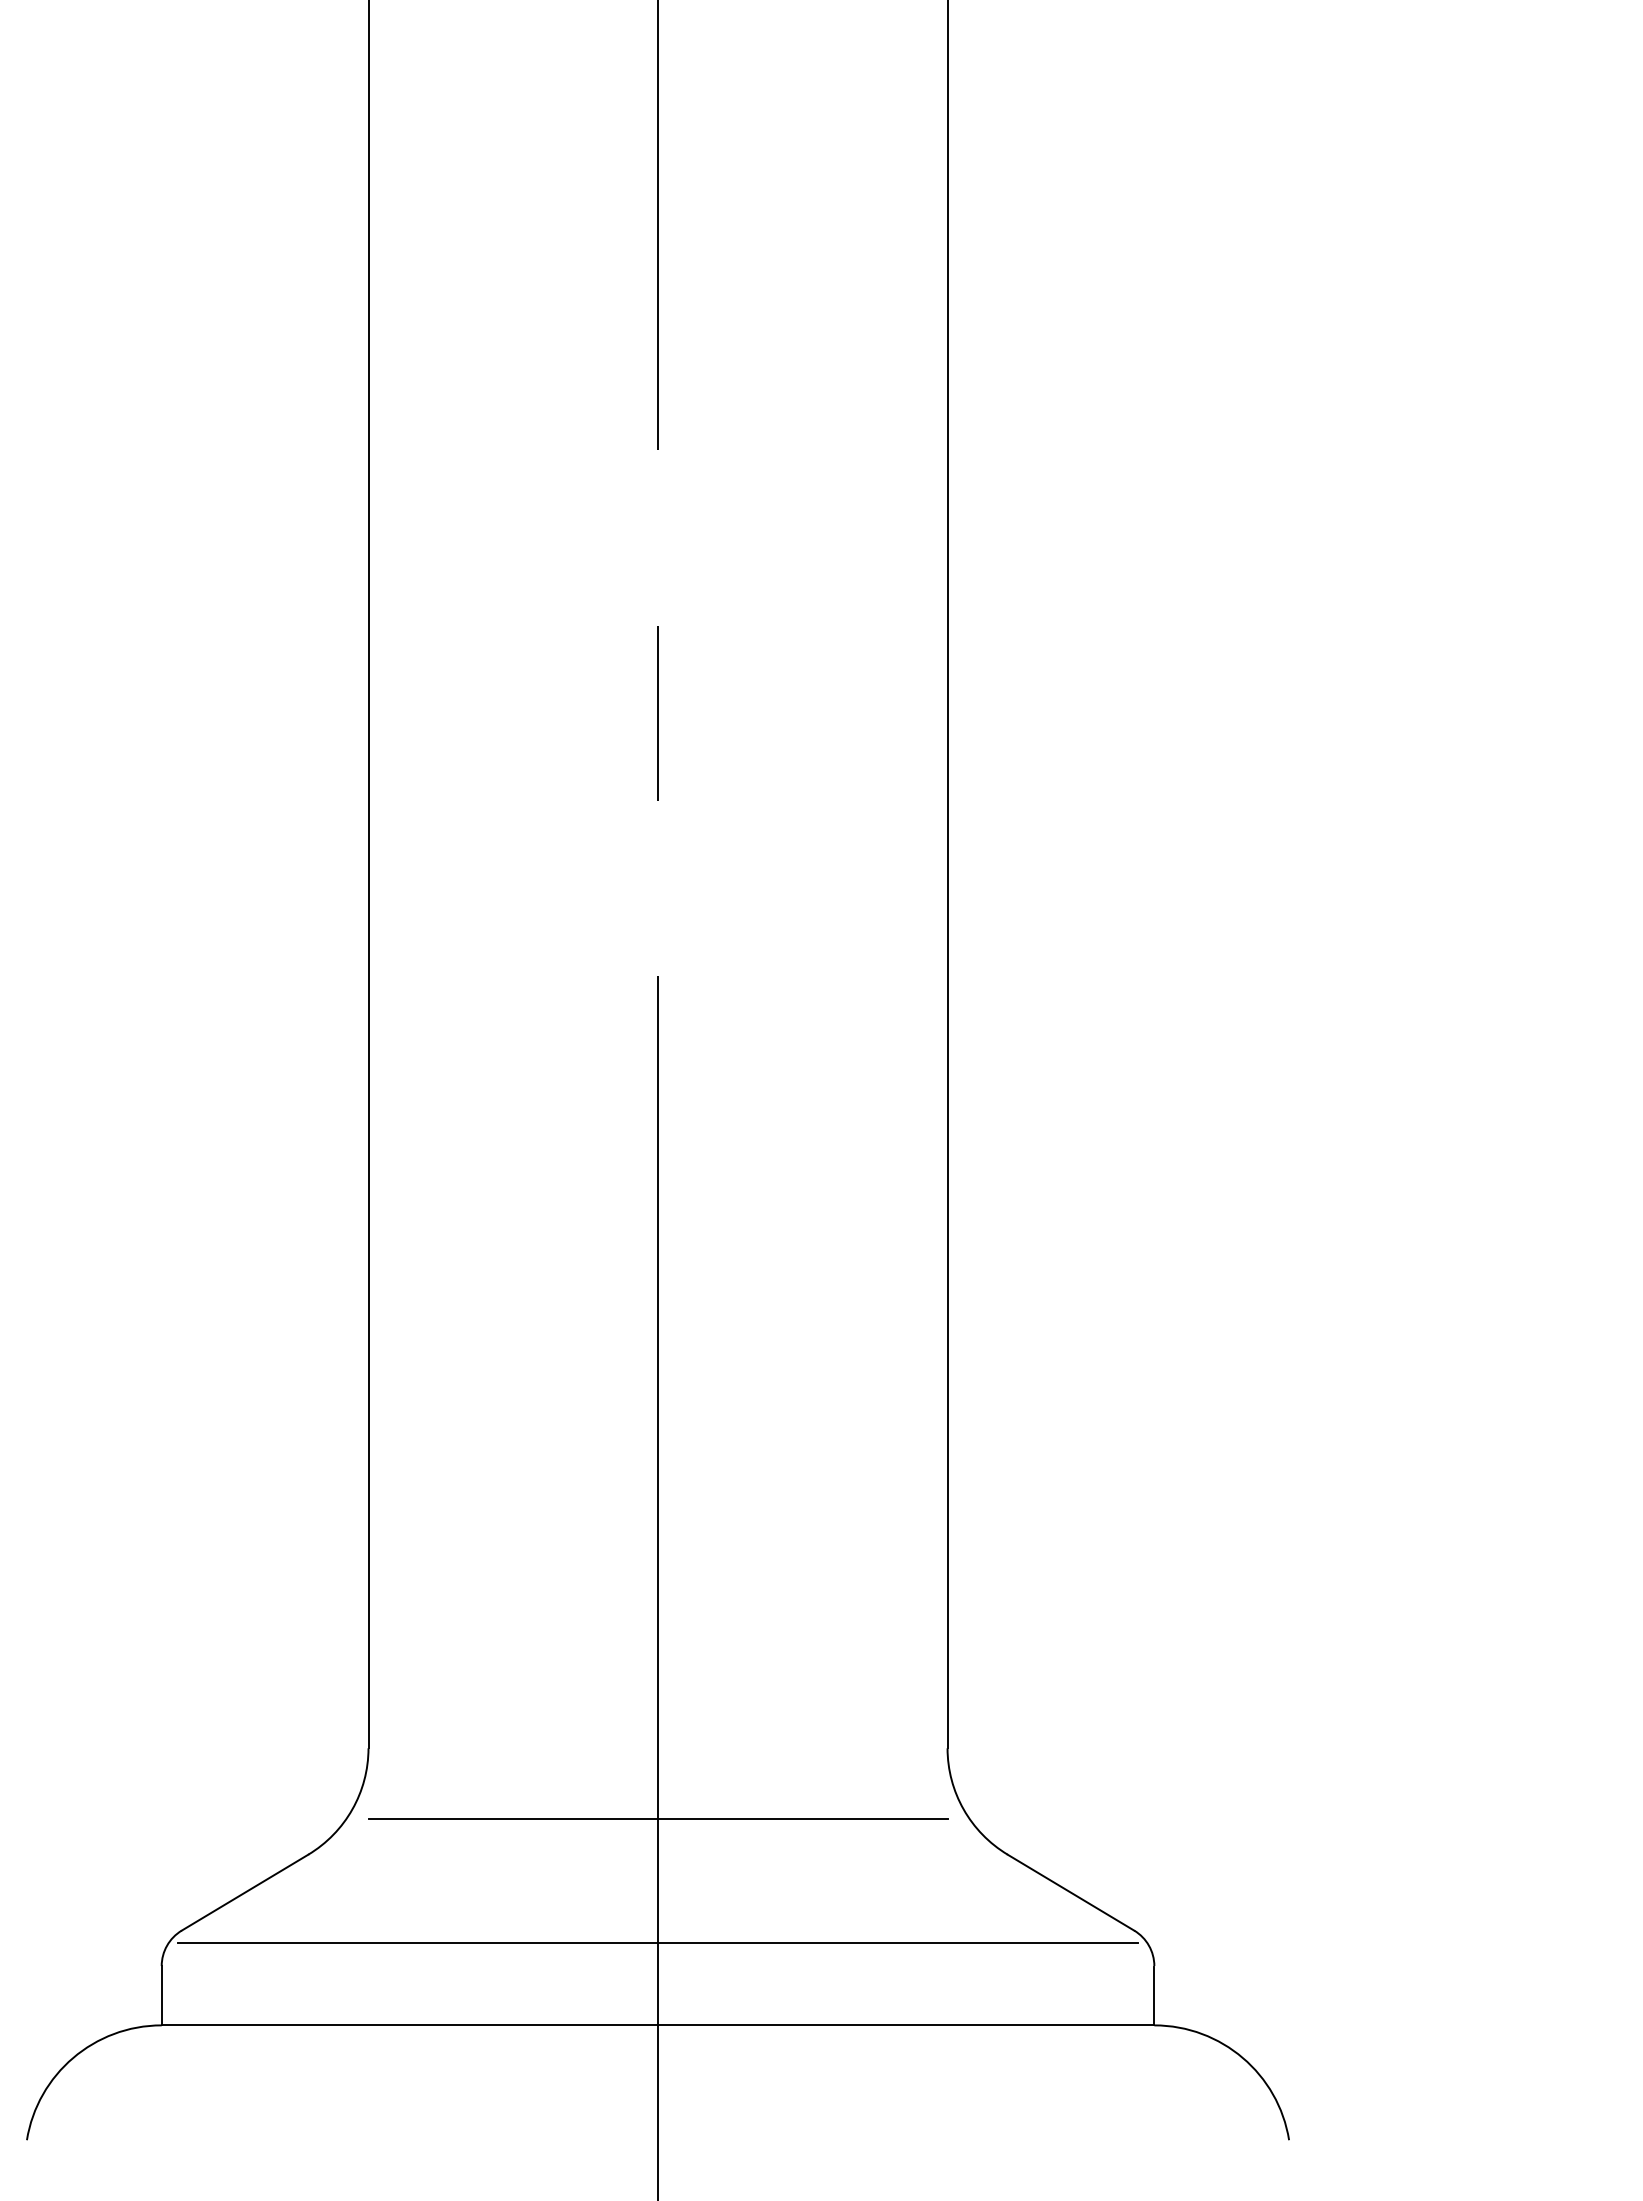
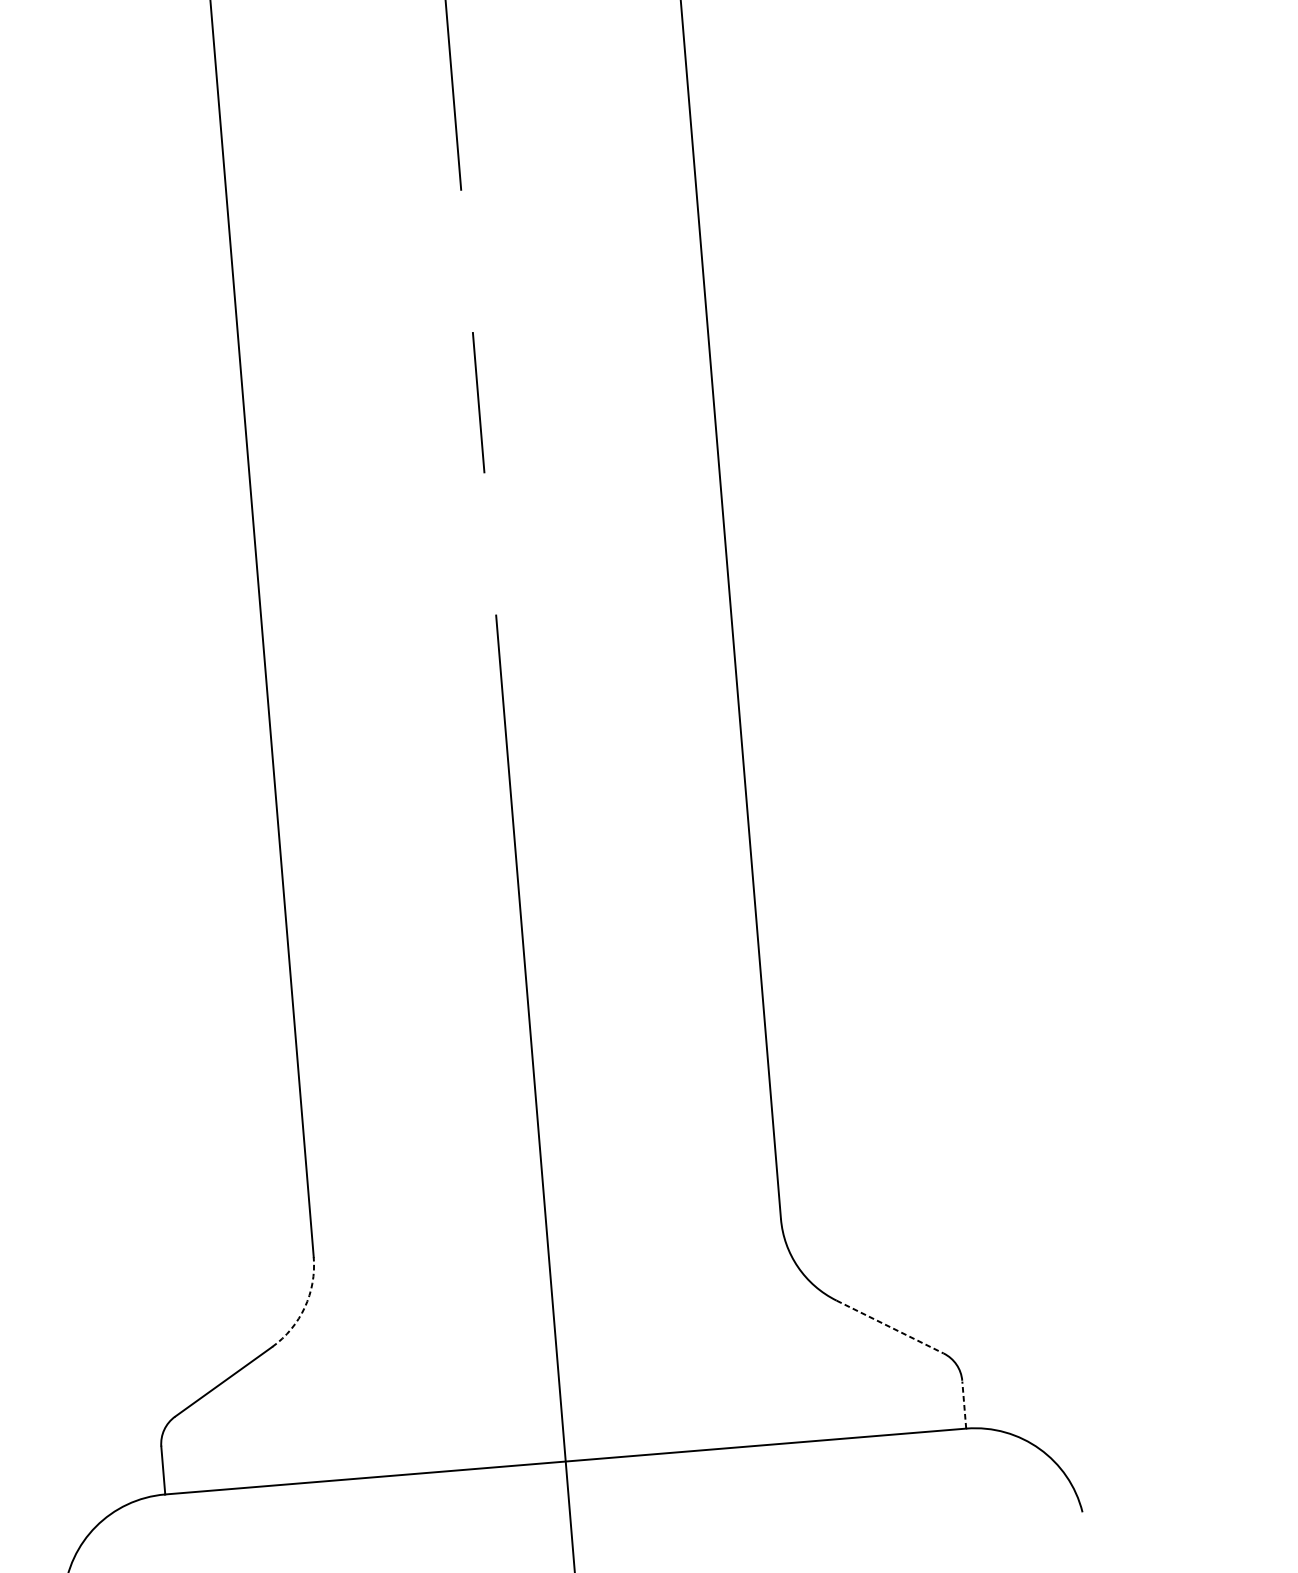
arc: (352, 1809) -> (304, 1307), solid -> dashed
line: (657, 1818) -> (551, 1294), removed
line: (1071, 1892) -> (890, 1326), solid -> dashed
line: (657, 1942) -> (559, 1394), removed
line: (1154, 1995) -> (964, 1404), solid -> dashed

